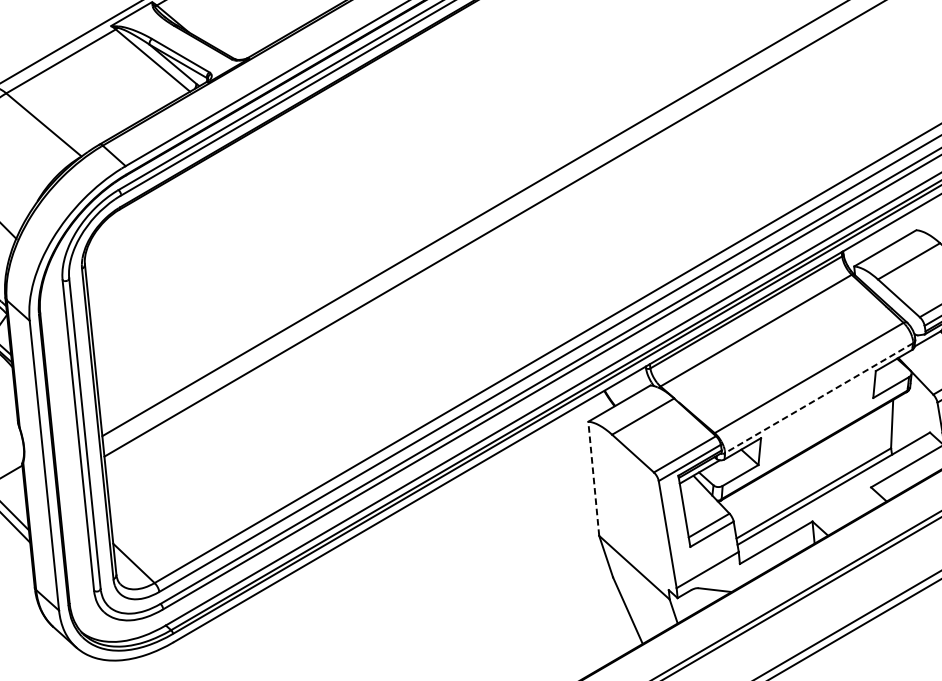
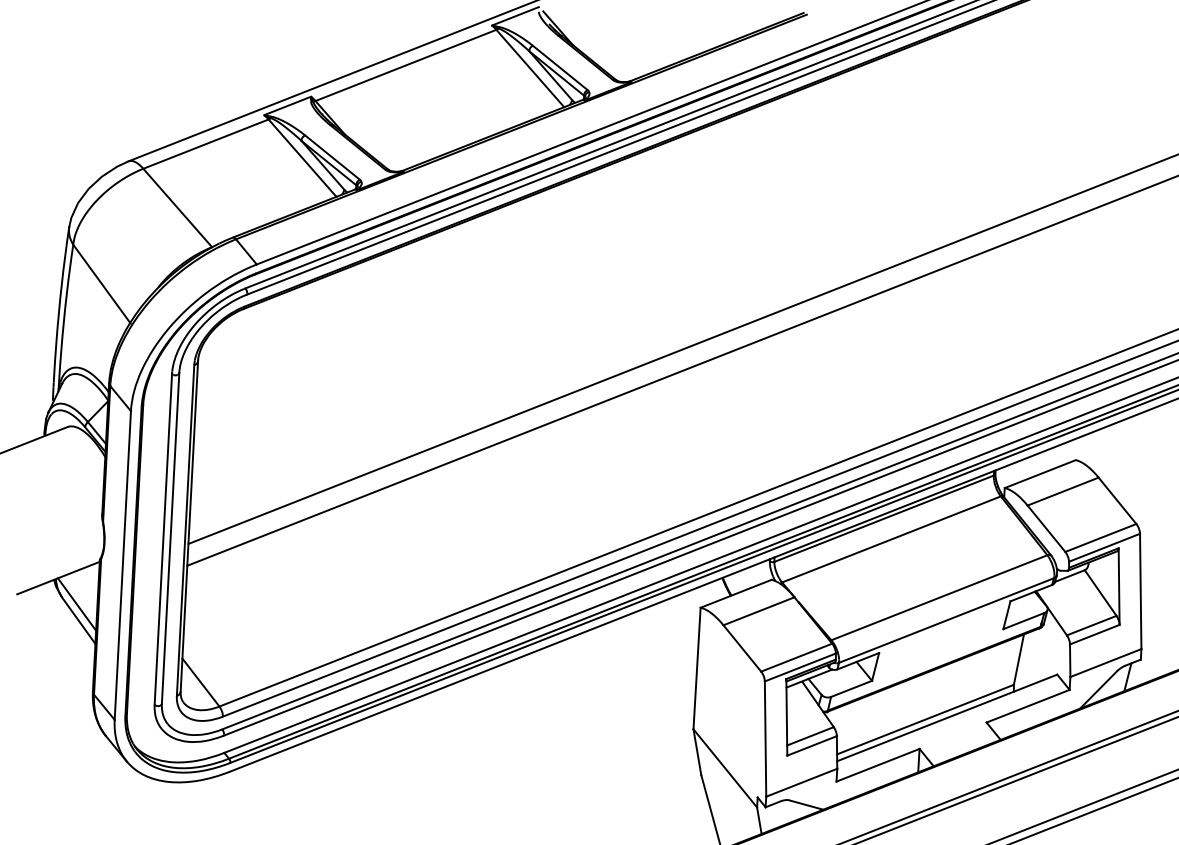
line: (819, 398) -> (946, 620), dashed -> solid
line: (594, 478) -> (697, 668), dashed -> solid

